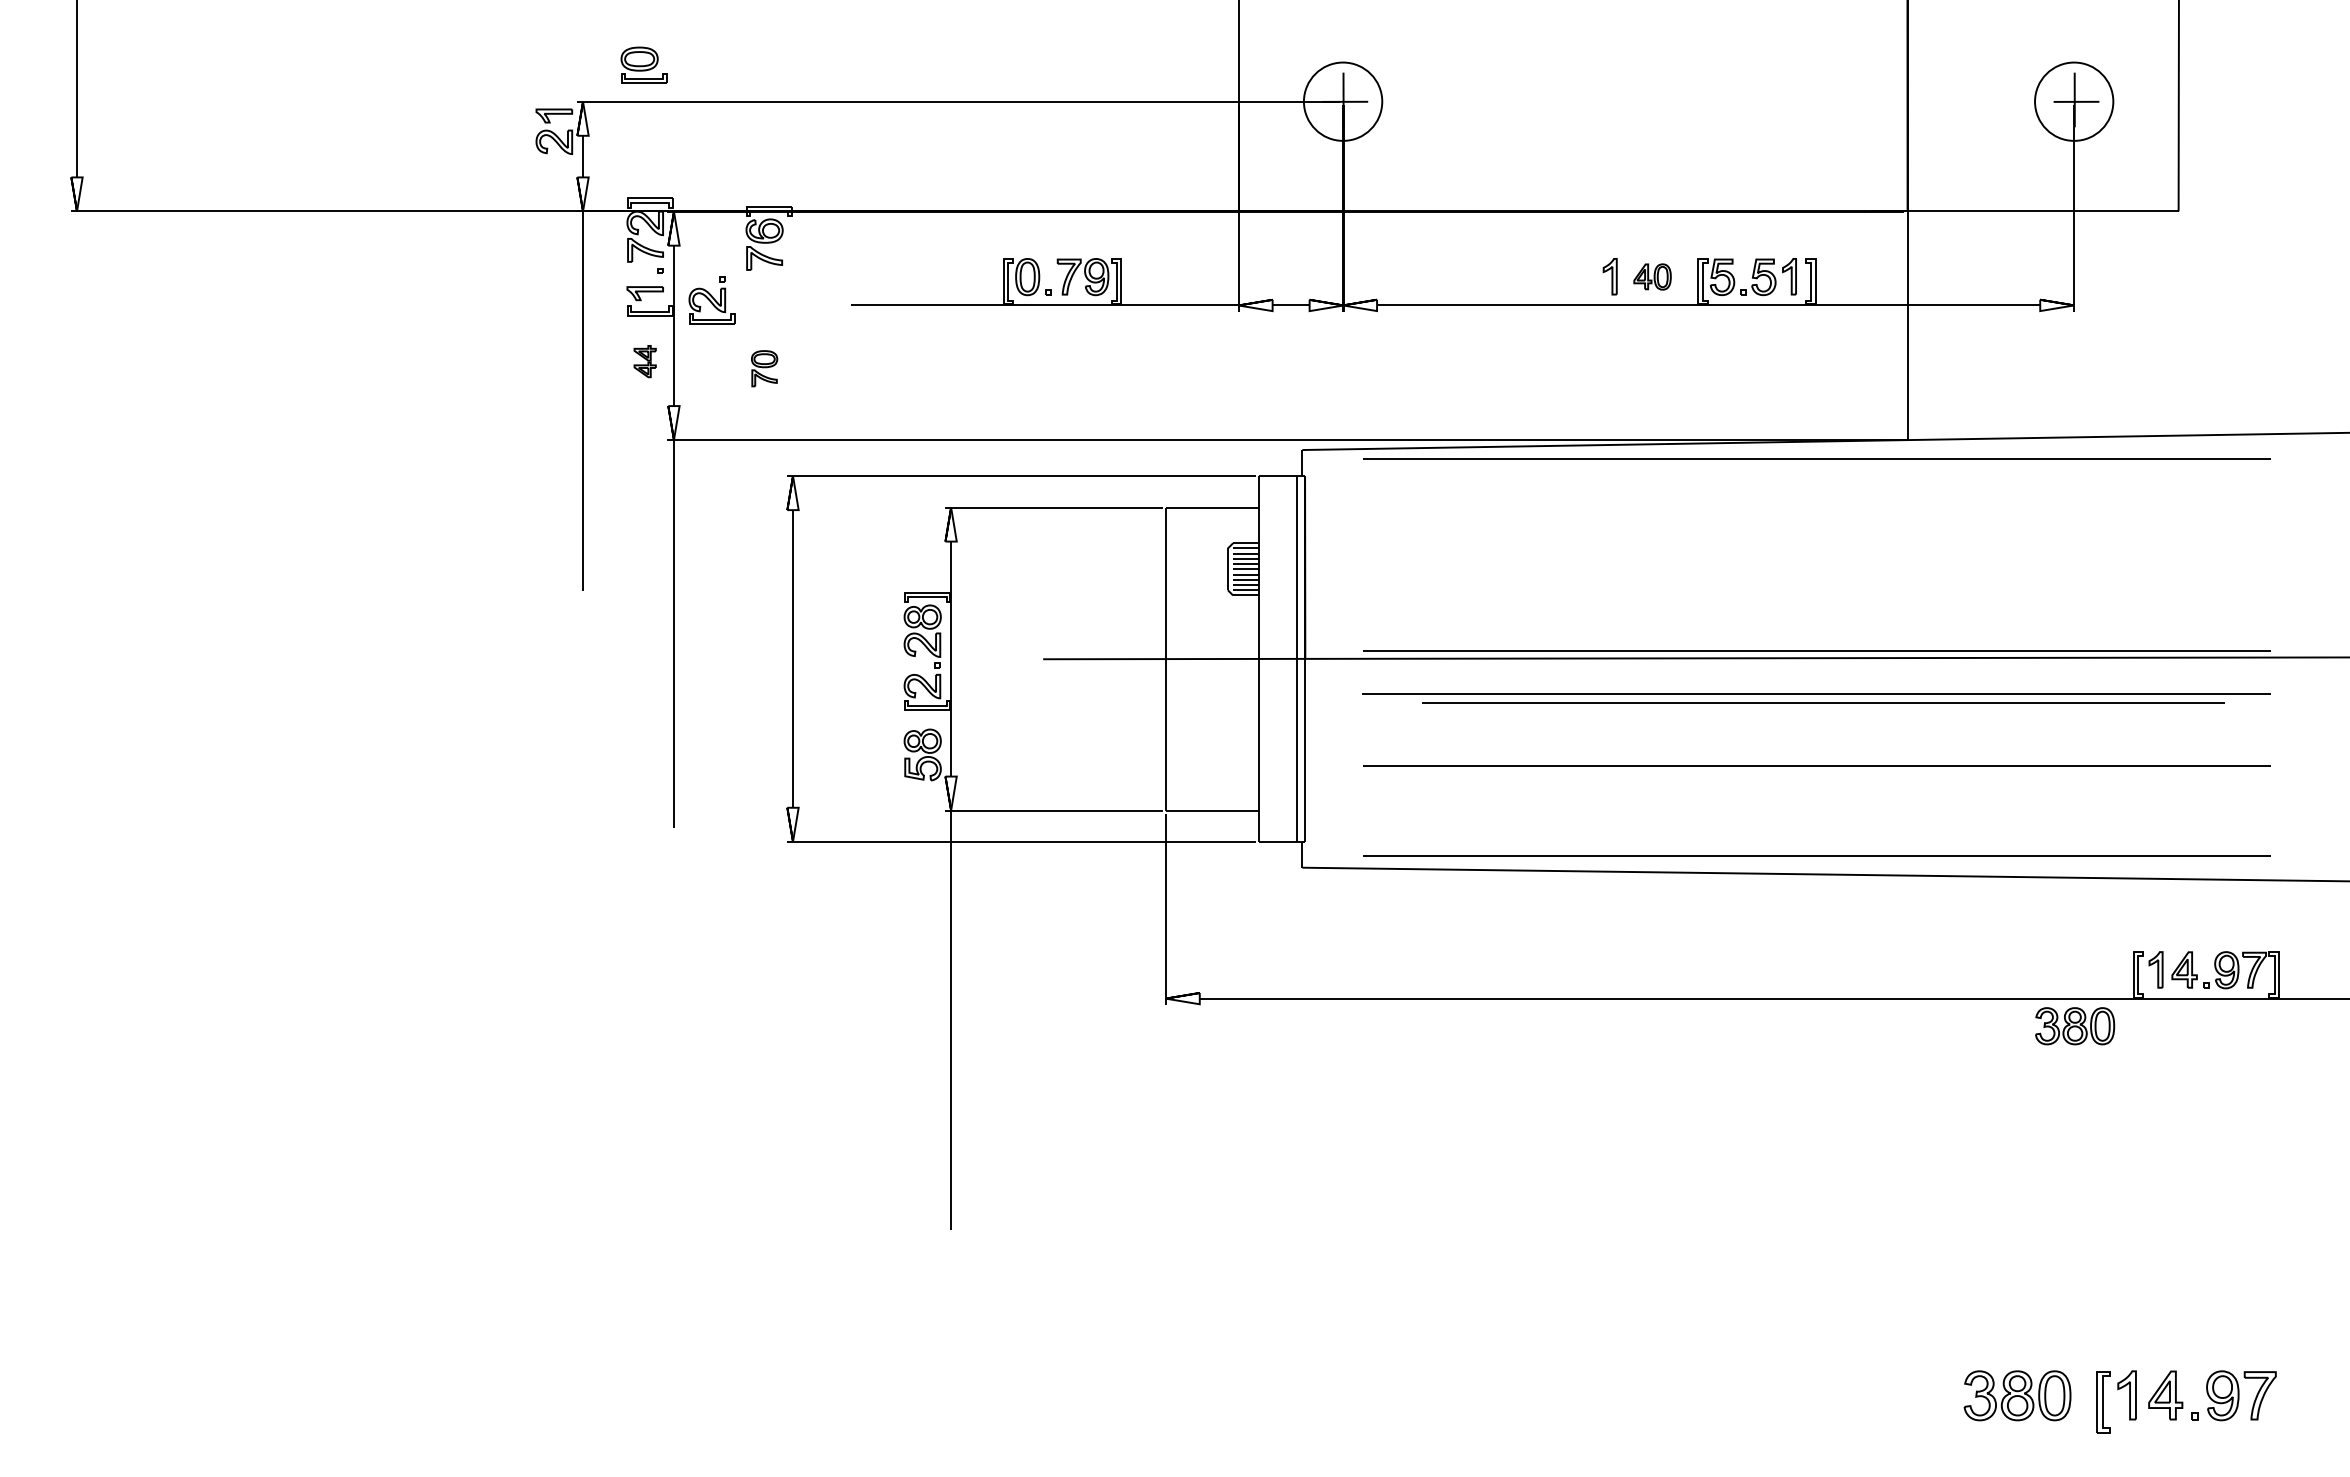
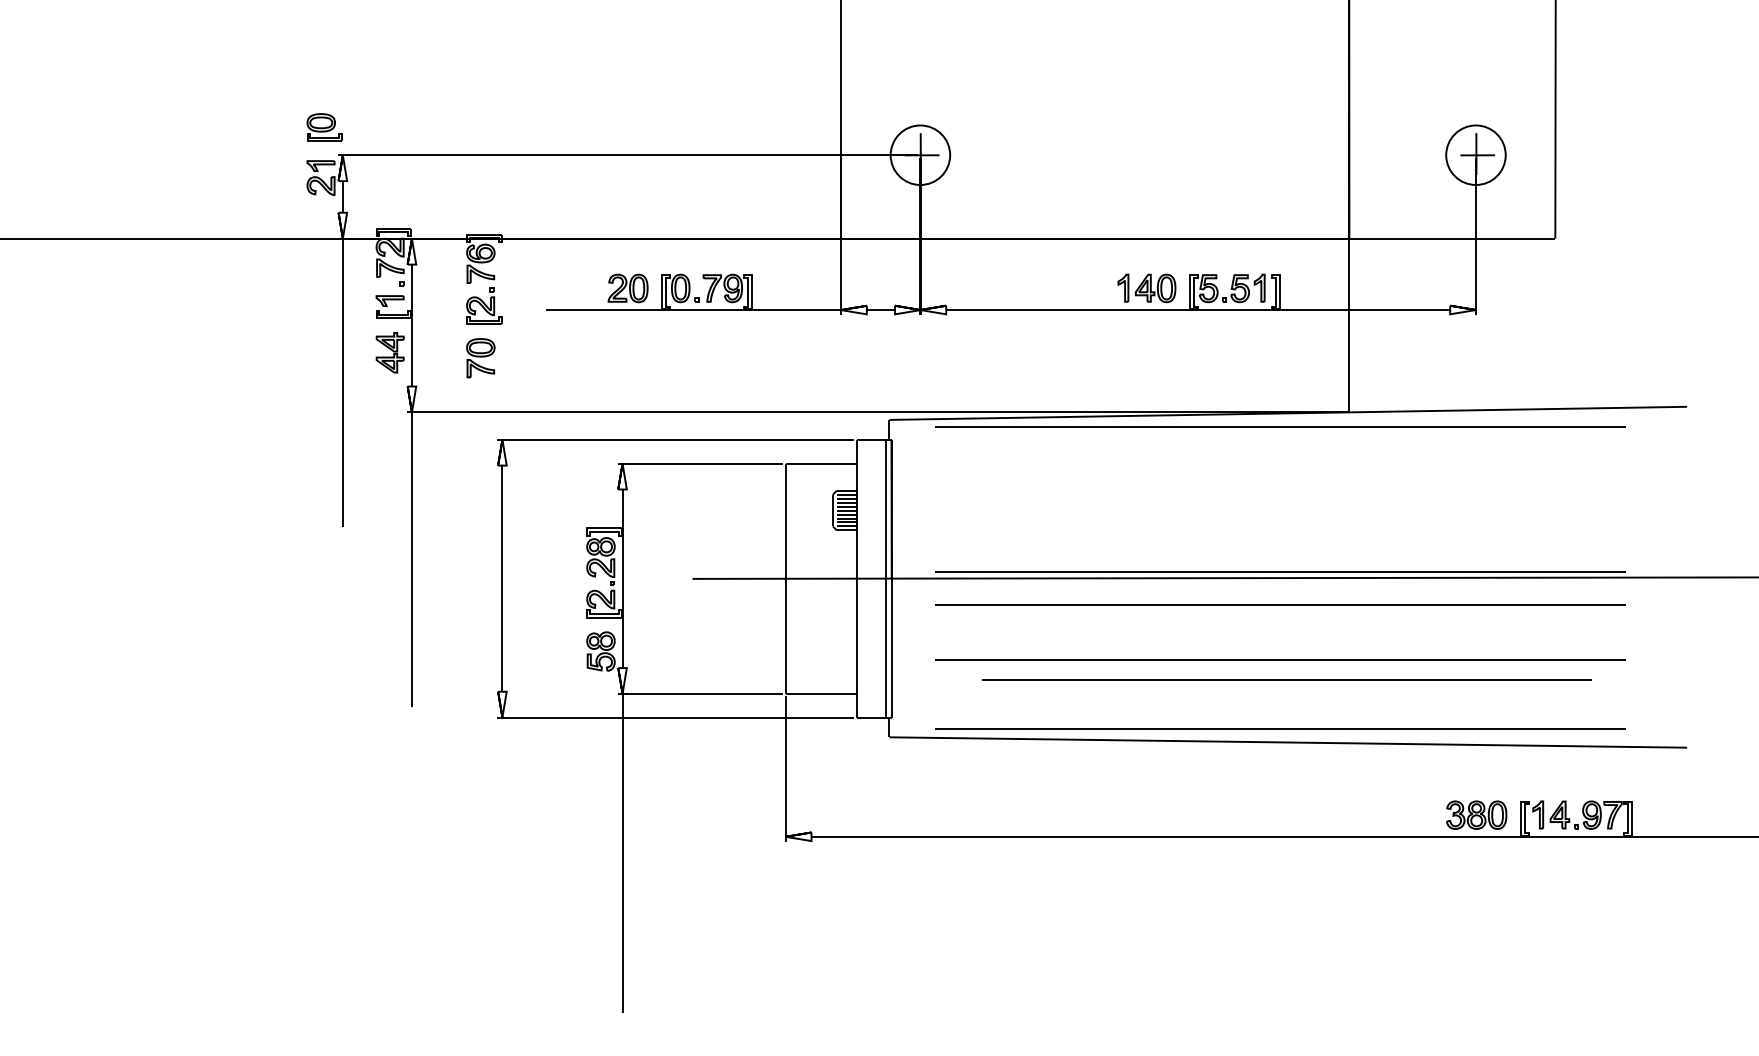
part: (643, 64) -> (324, 126), moved
part: (1652, 276) -> (1155, 288), size x1.43
part: (957, 277) -> (627, 288), added
part: (711, 300) -> (483, 306), moved
part: (644, 361) -> (389, 352), size x1.67
part: (764, 368) -> (480, 357), size x1.43
line: (1823, 702) -> (1287, 679), moved
part: (2075, 1026) -> (1476, 815), moved

